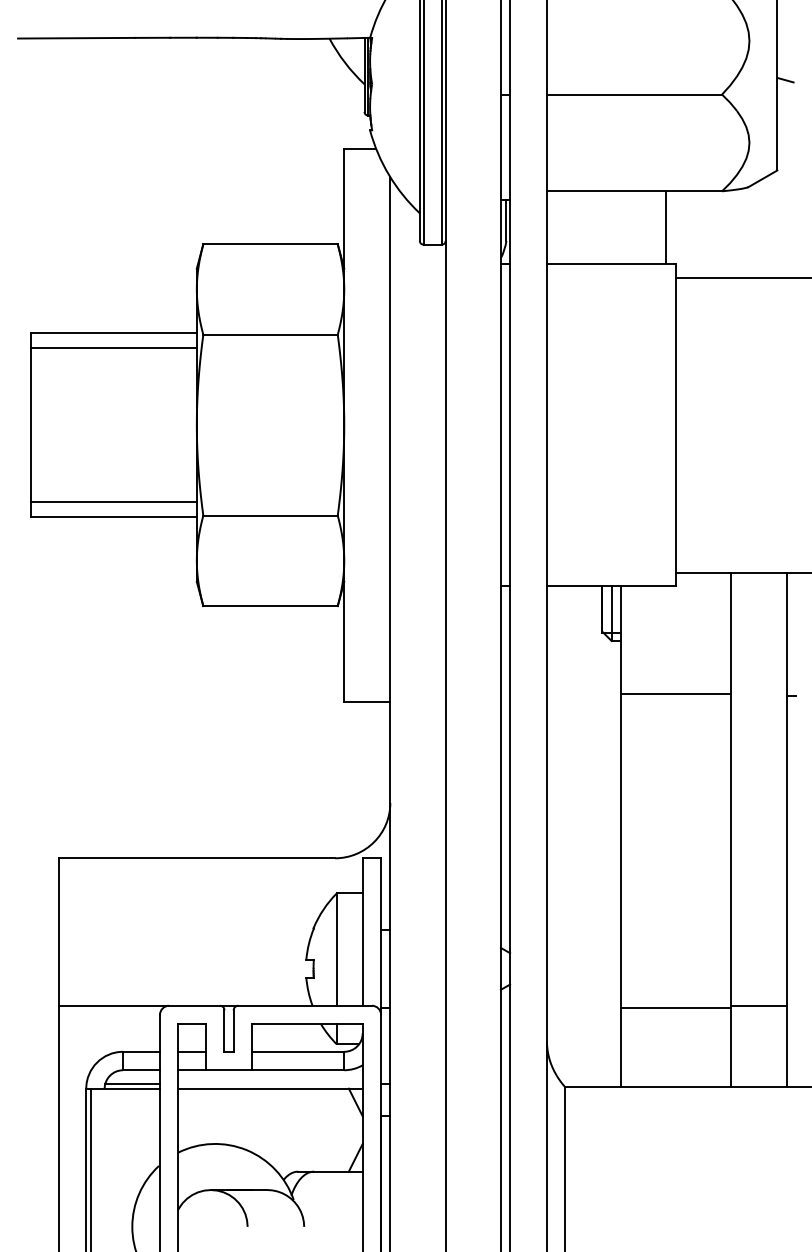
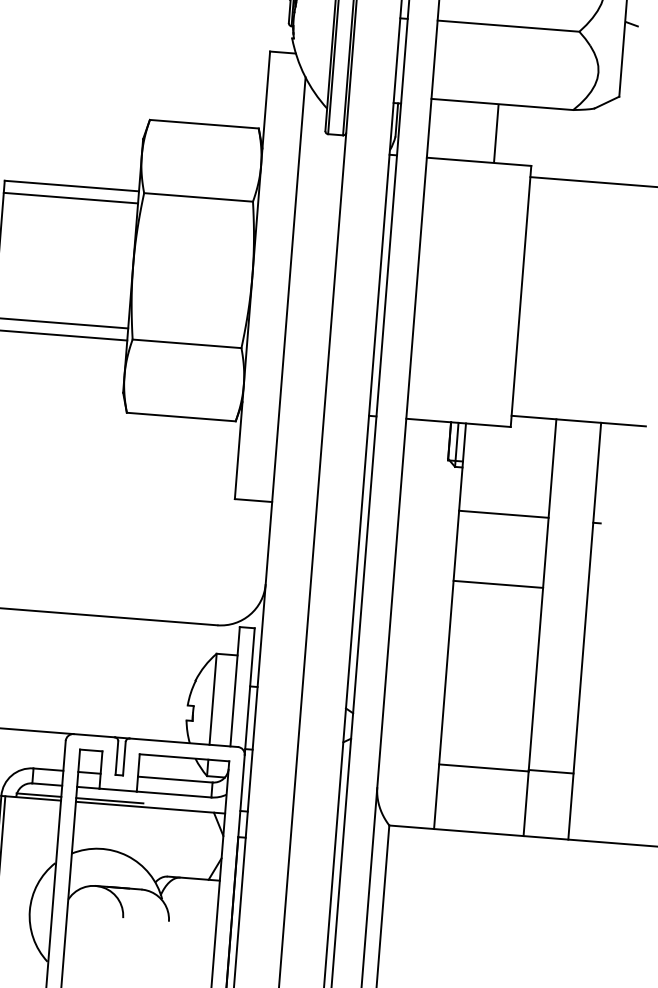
line: (665, 227) -> (495, 133), moved
line: (675, 780) -> (497, 584), added
line: (219, 1084) -> (109, 801), added

